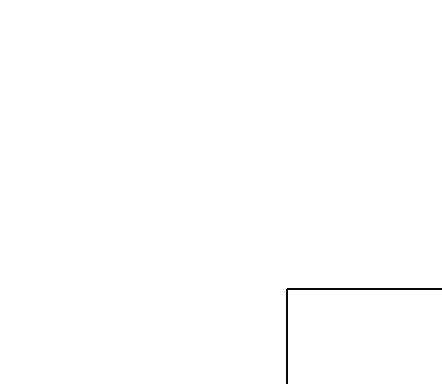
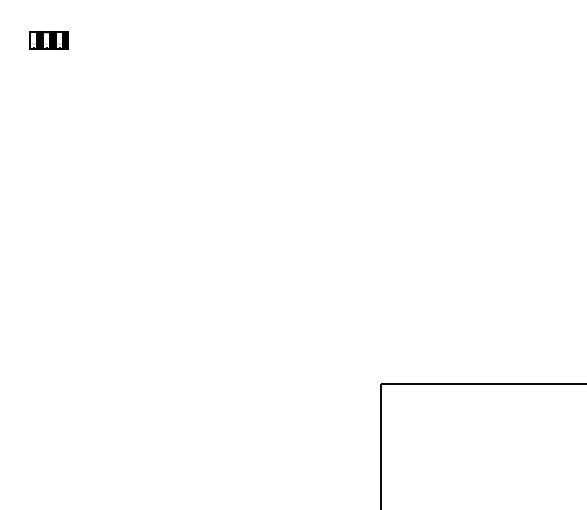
part: (36, 30) -> (48, 40), added

